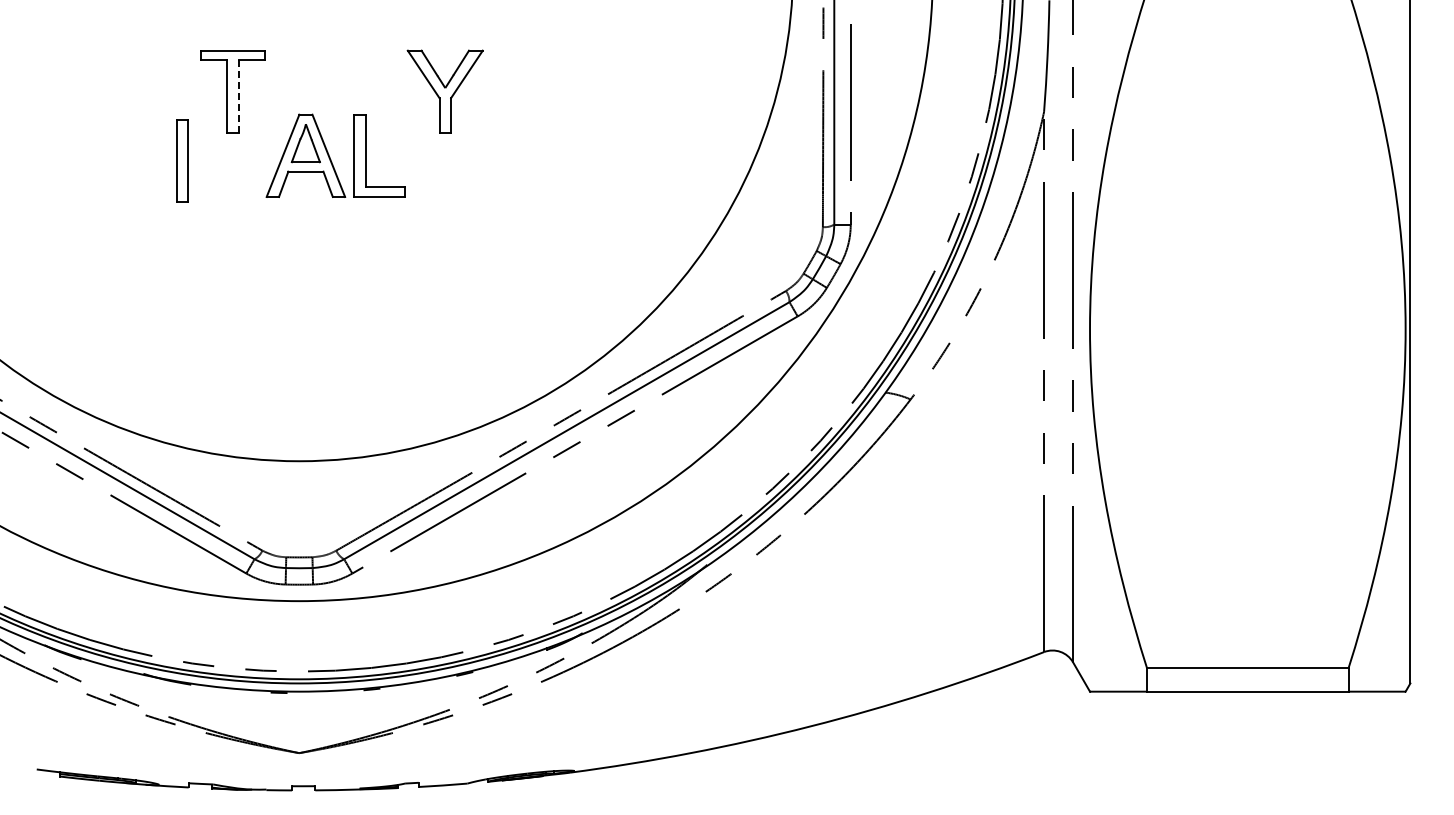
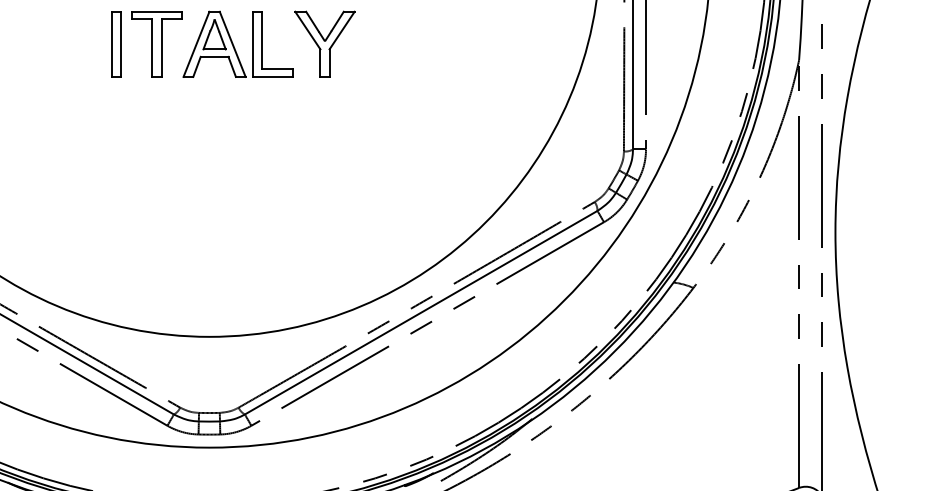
line: (238, 97) -> (161, 48), dashed -> solid
part: (335, 155) -> (238, 44), moved
part: (182, 160) -> (116, 44), moved

